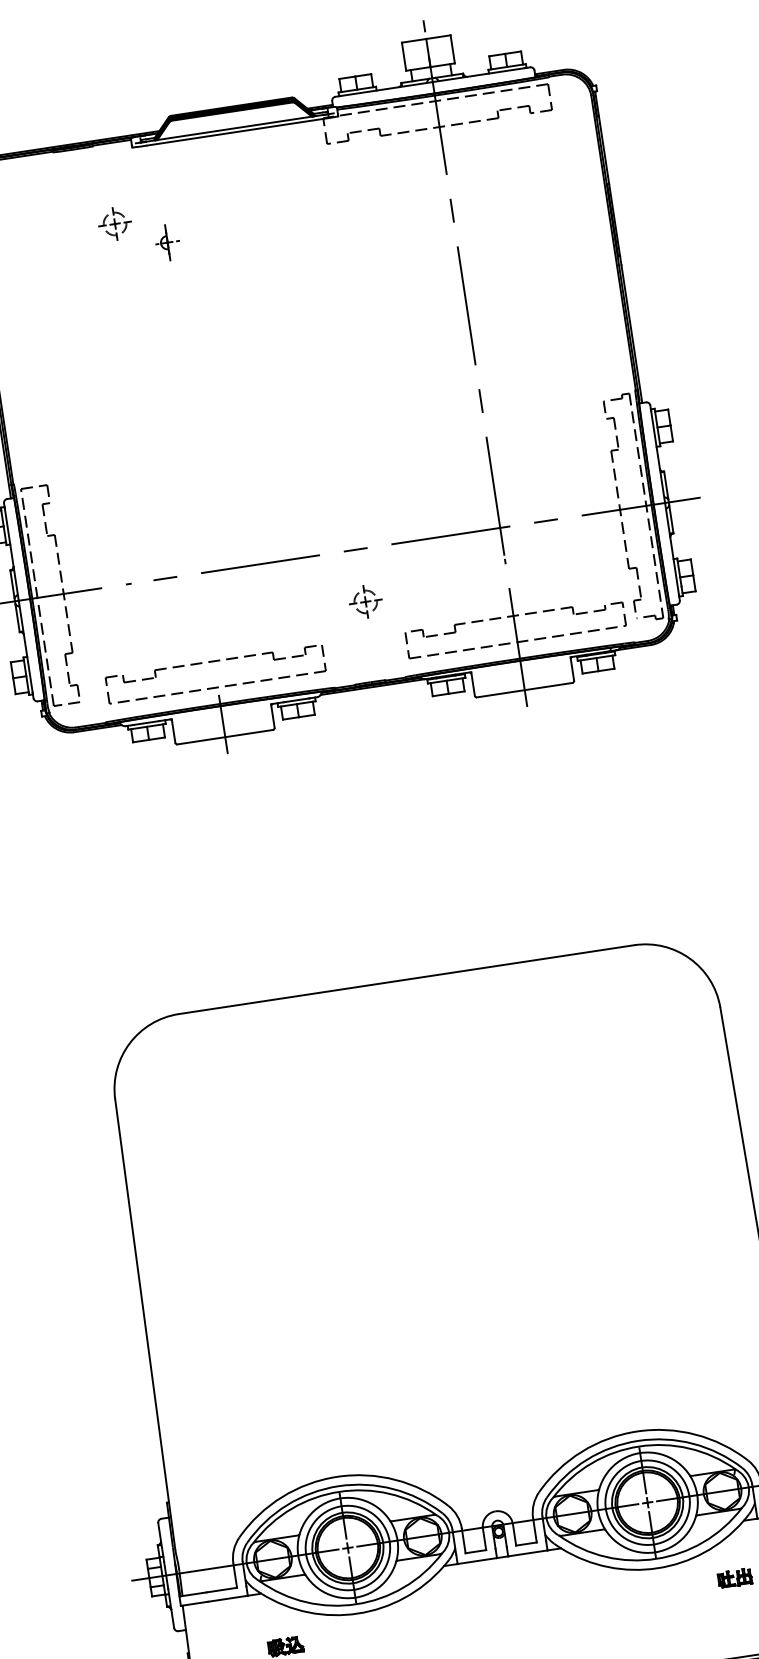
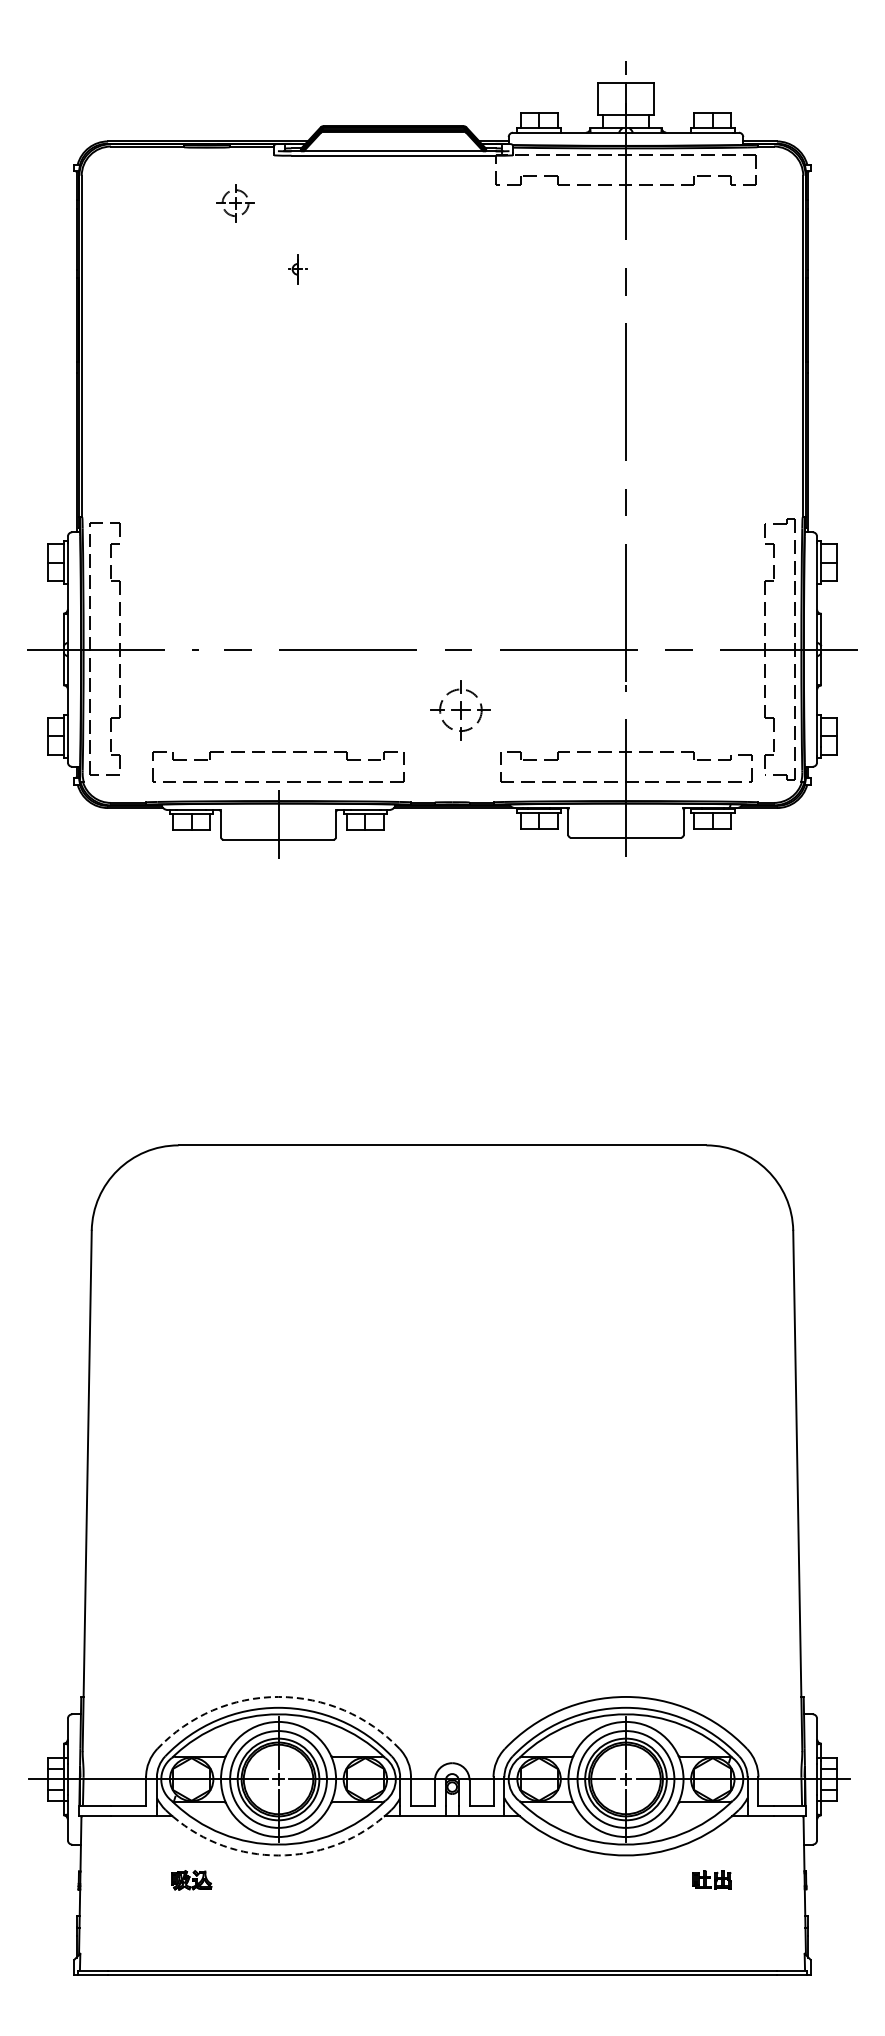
part: (115, 224) -> (235, 203), moved
part: (167, 242) -> (297, 269), size x0.7
part: (365, 602) -> (460, 710), size x1.6
arc: (337, 1476) -> (278, 1696), solid -> dashed
arc: (357, 1613) -> (278, 1855), solid -> dashed

